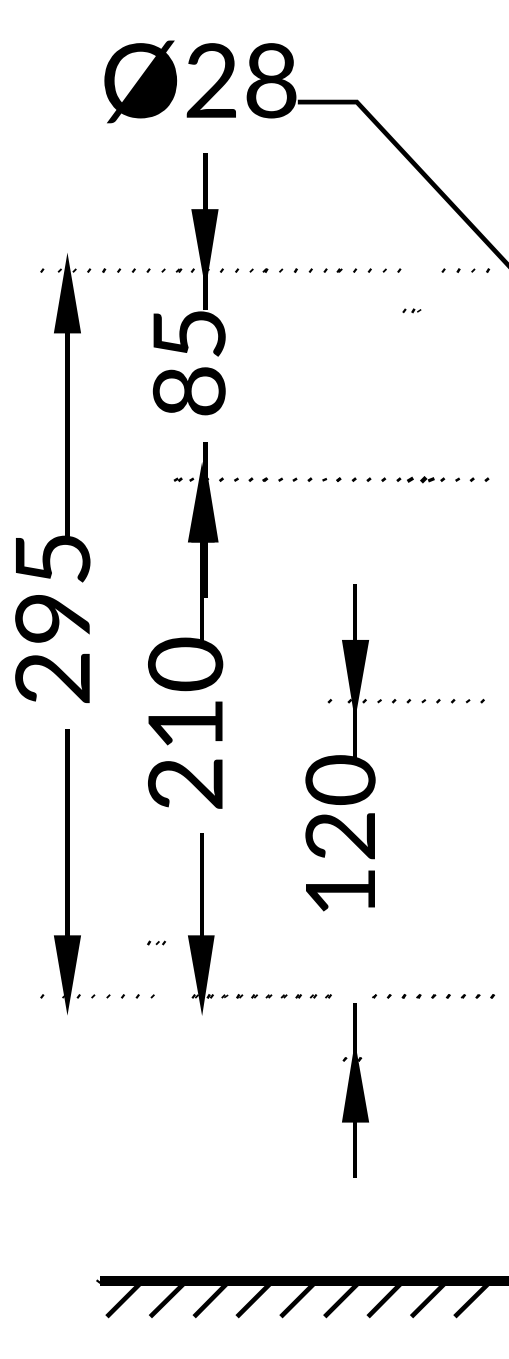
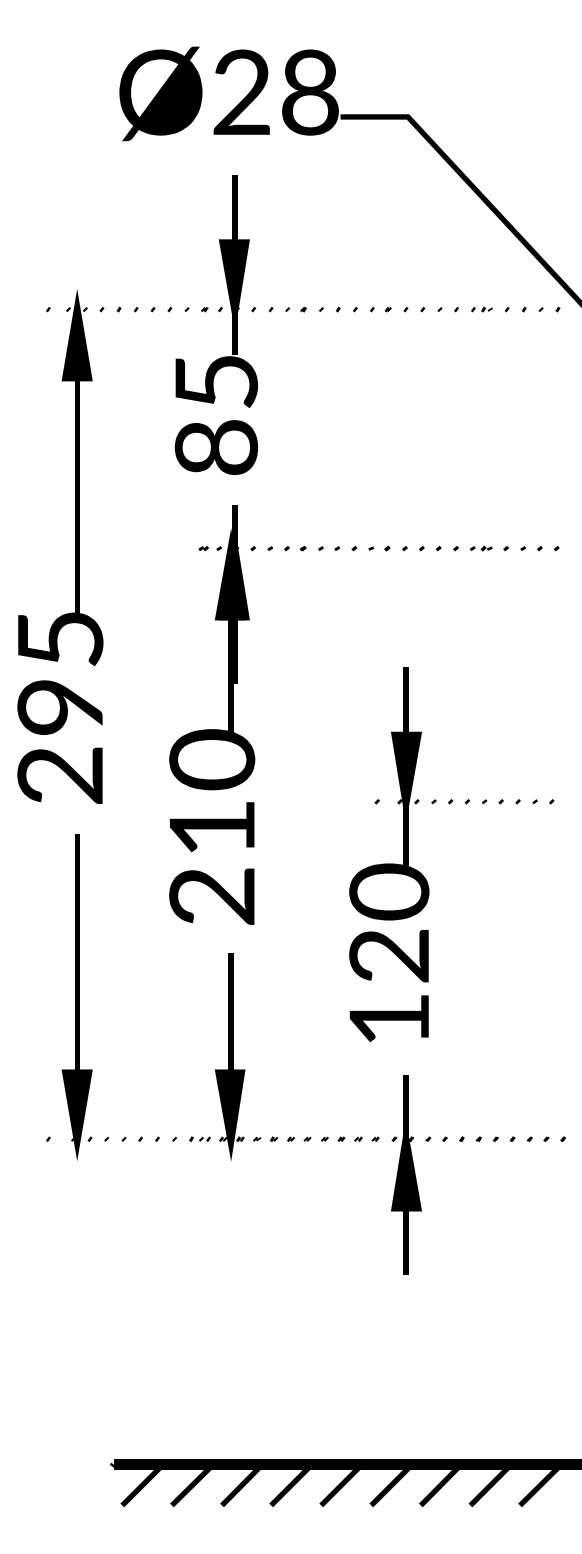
part: (411, 310) -> (481, 309), moved
part: (421, 479) -> (481, 548), size x0.71
part: (156, 942) -> (199, 1138), moved
part: (355, 1090) -> (406, 1174), moved

